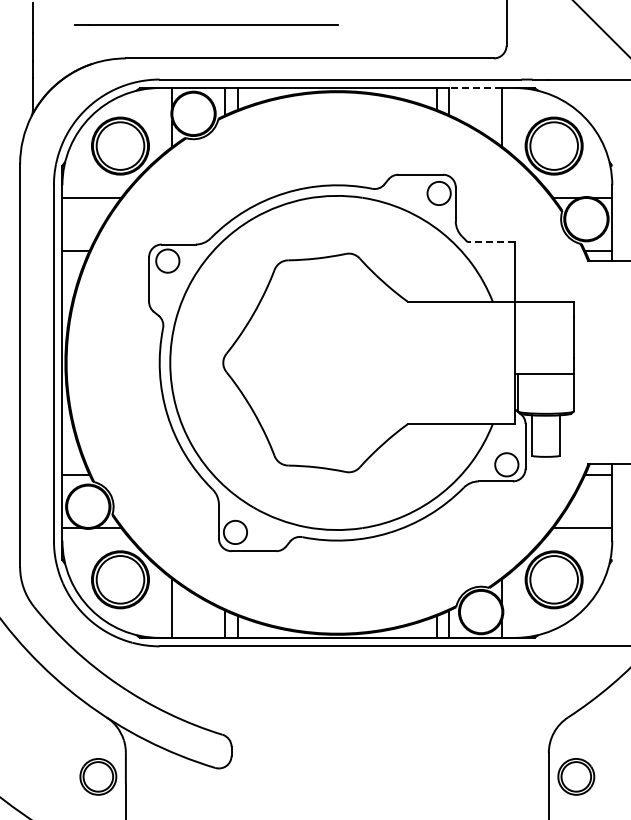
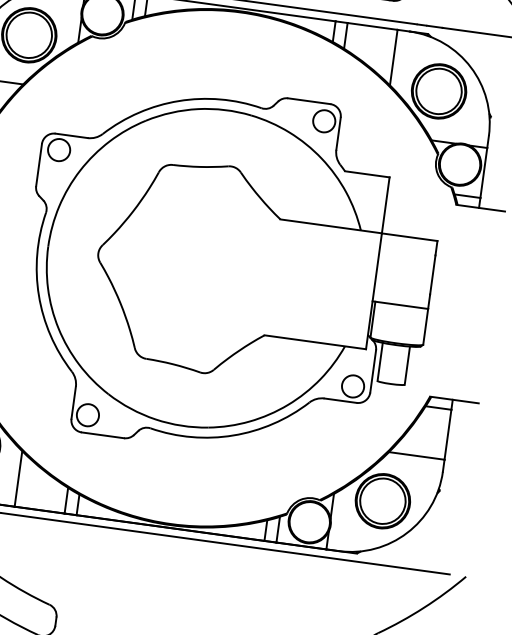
line: (475, 88) -> (372, 26), dashed -> solid
line: (491, 242) -> (367, 174), dashed -> solid

